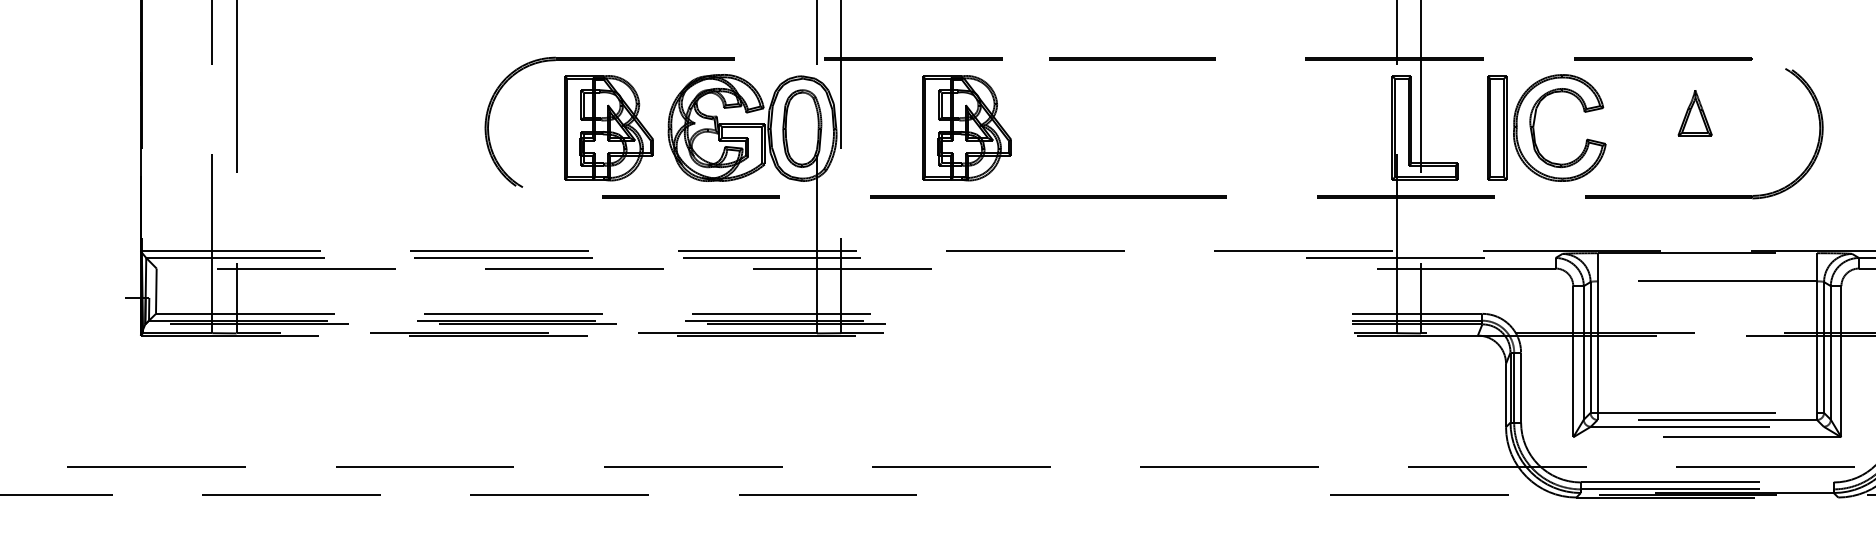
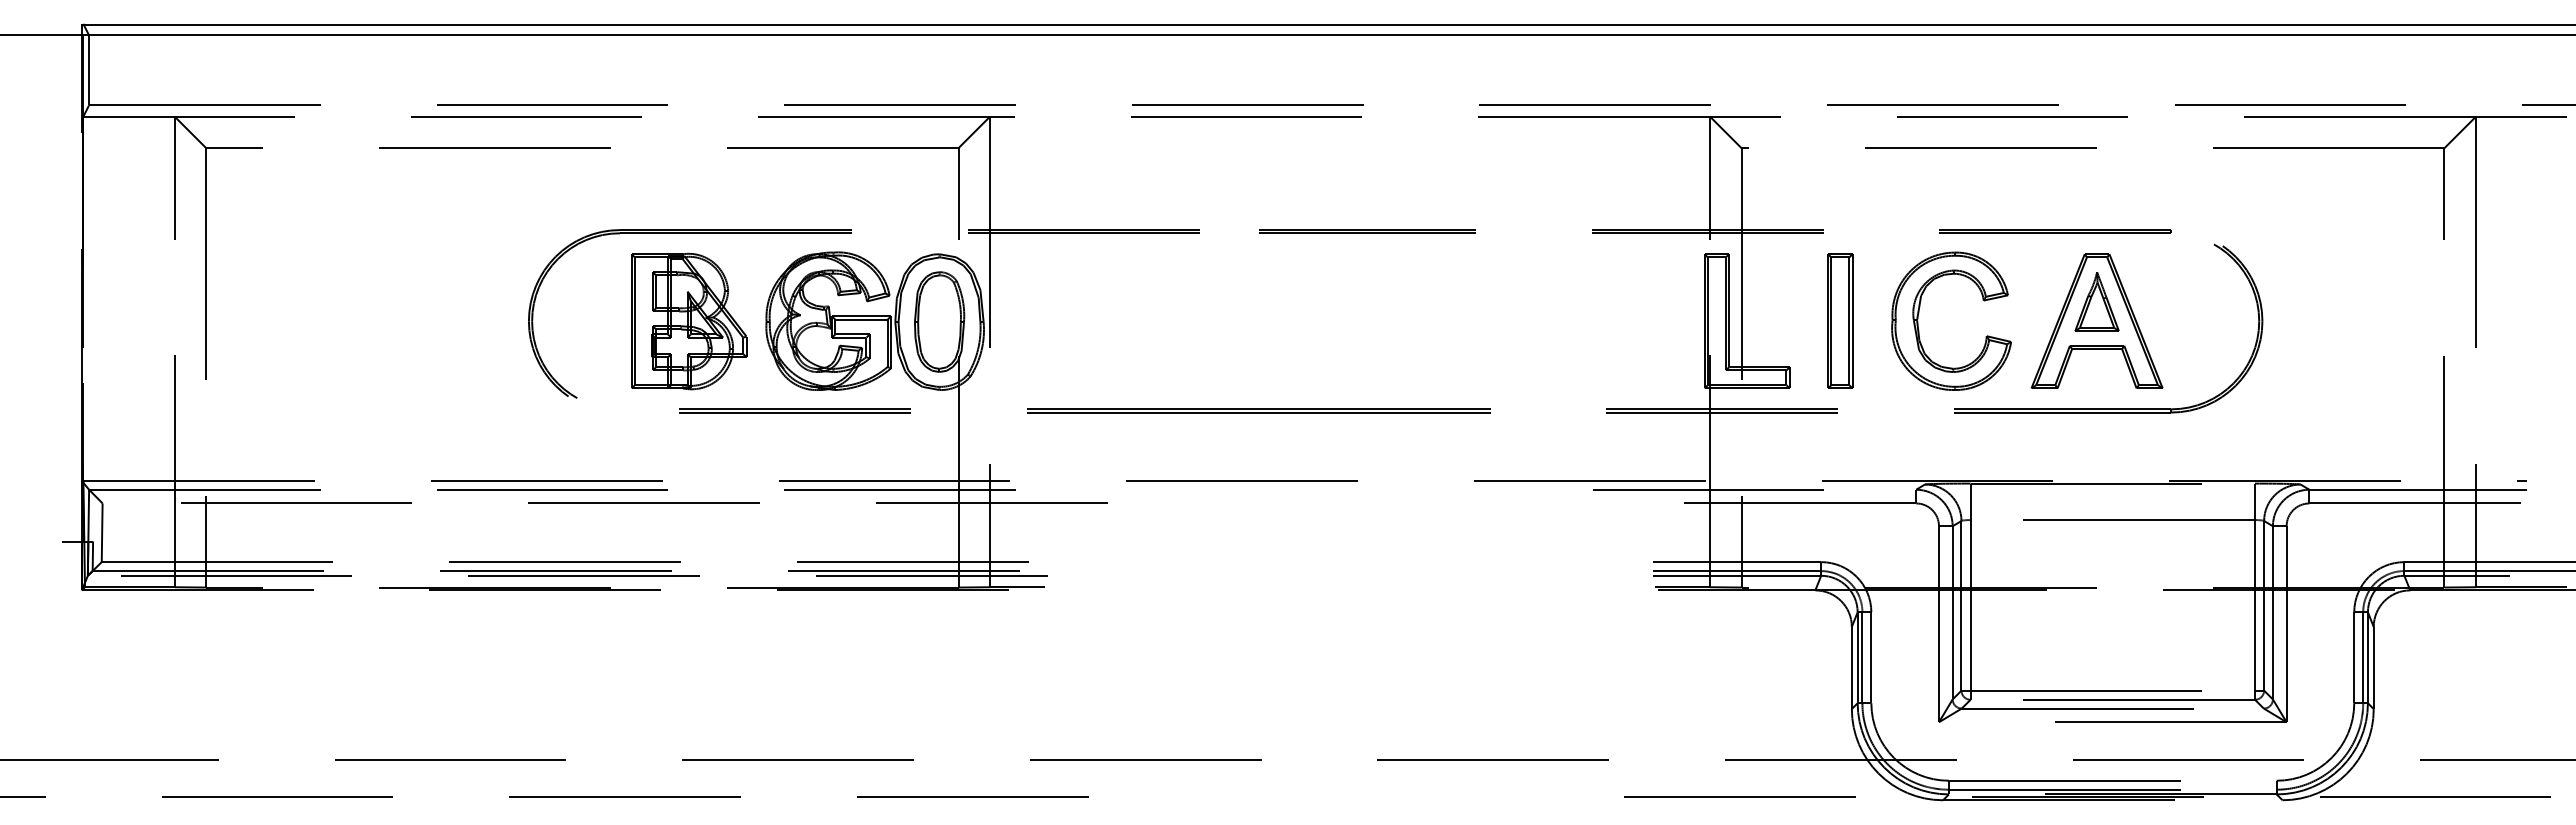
part: (1535, 122) -> (1919, 313), moved
part: (1694, 127) -> (2096, 320), added
part: (967, 128) -> (1153, 321), removed

